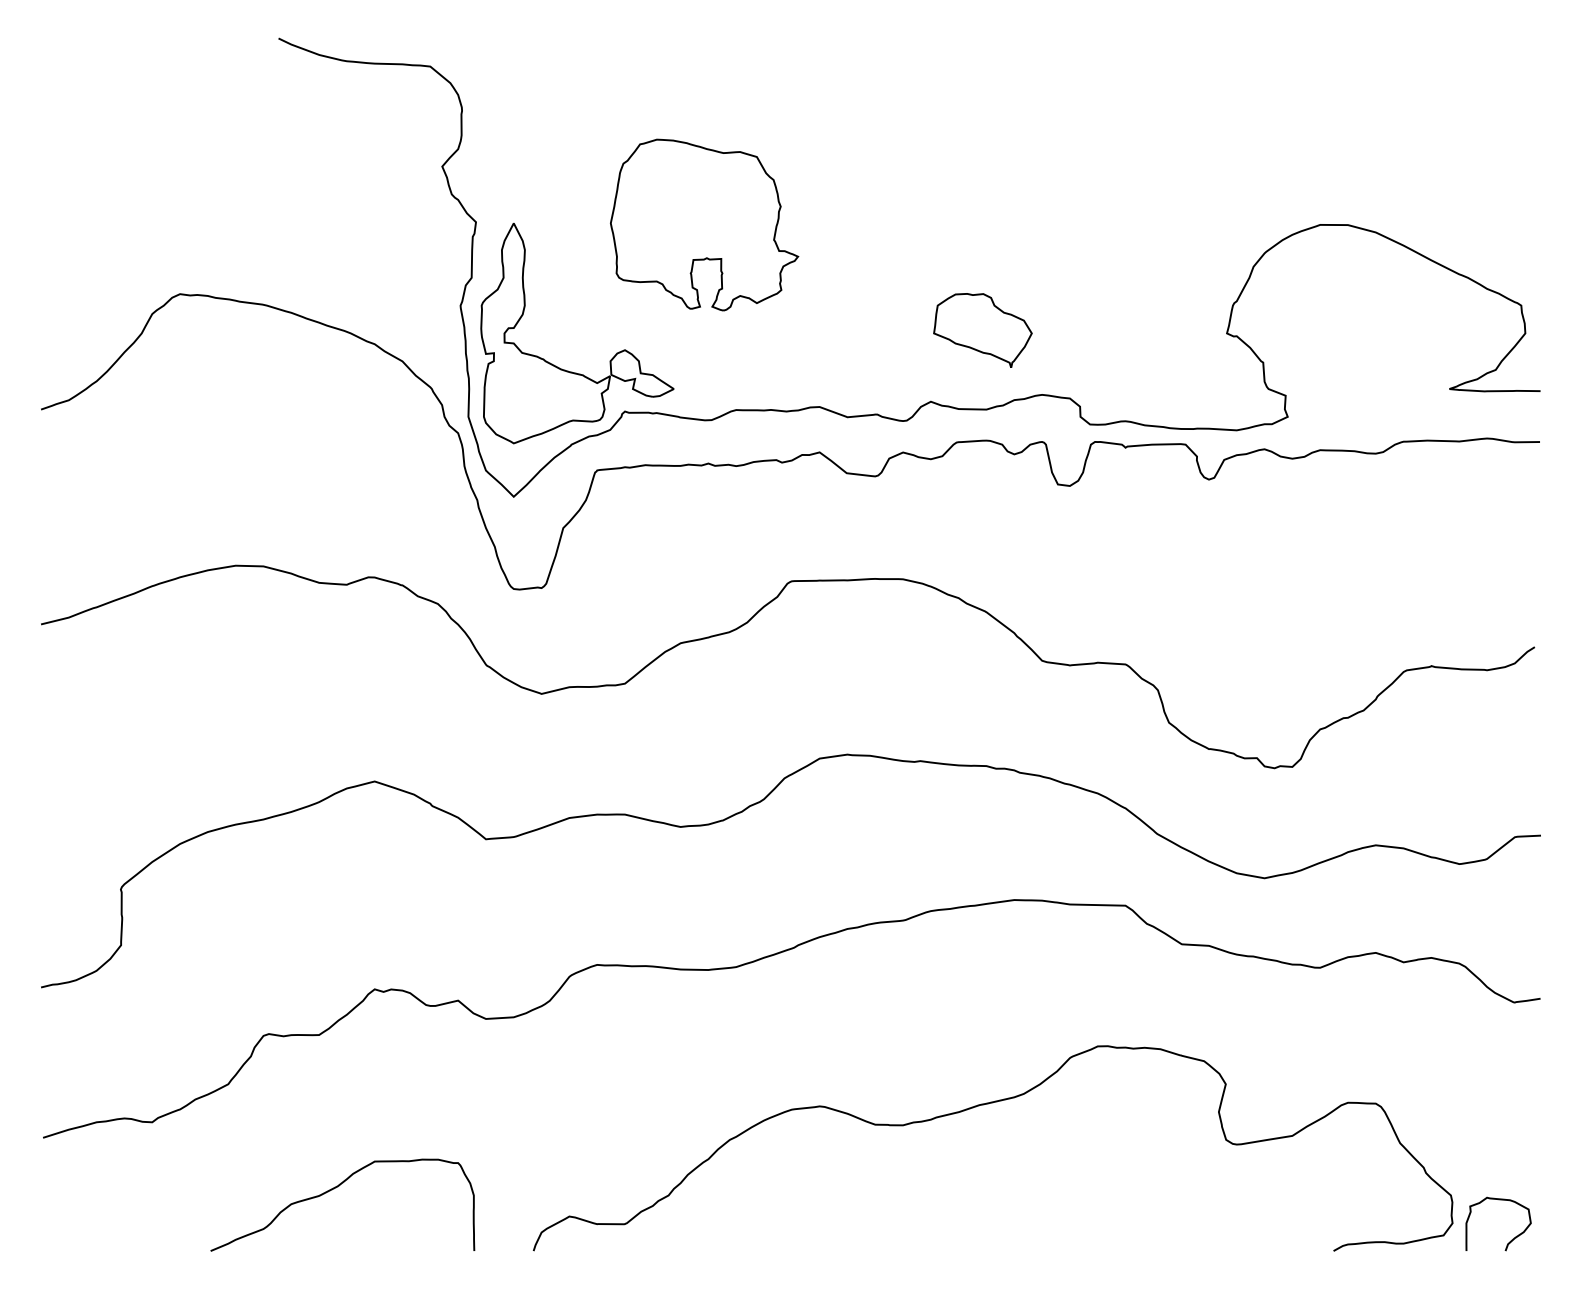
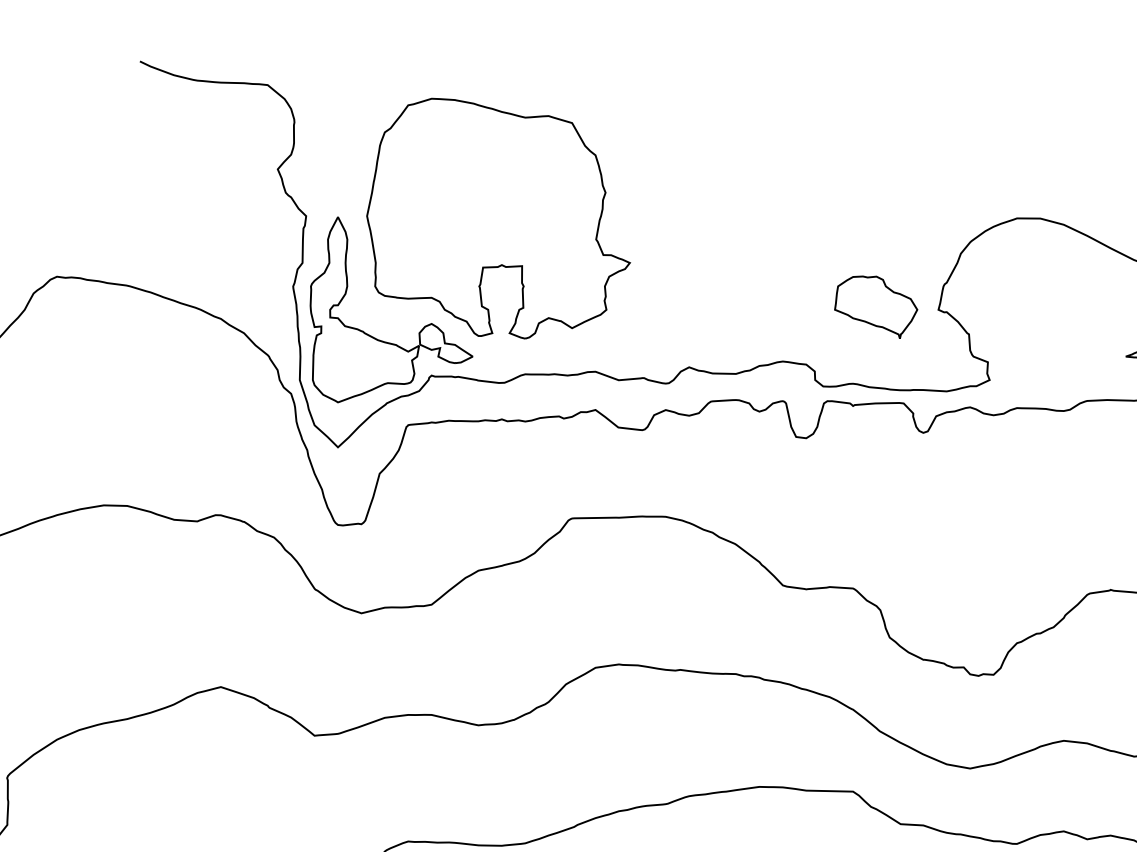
part: (704, 224) -> (498, 218), size x1.67
part: (982, 330) -> (875, 307), moved

